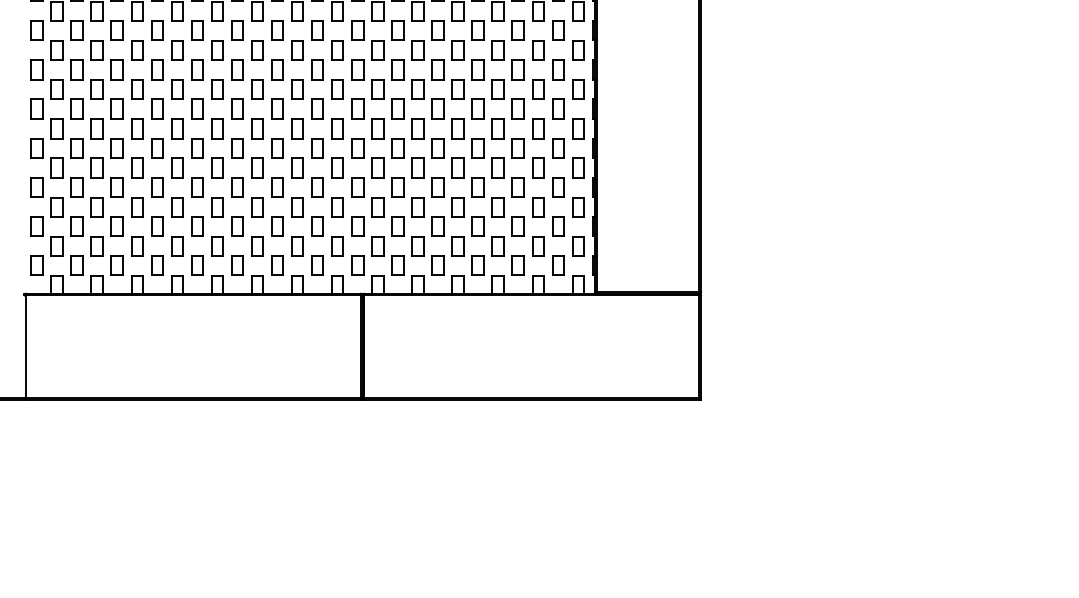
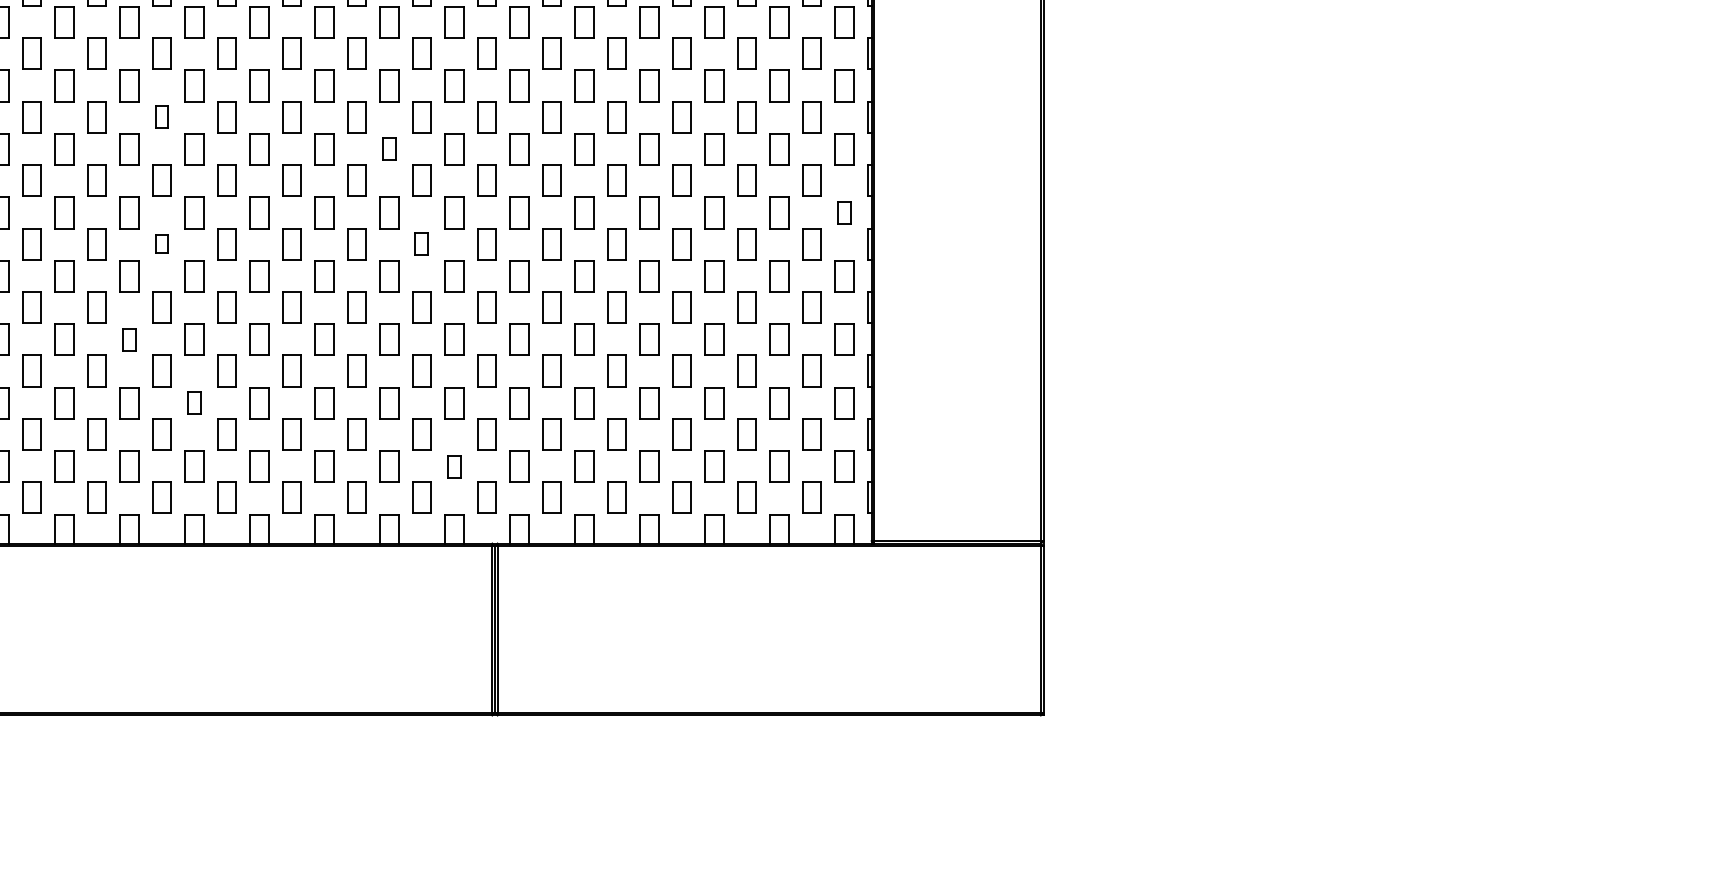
part: (157, 30) -> (162, 116), size x0.7
part: (297, 50) -> (389, 149), size x0.7
part: (578, 89) -> (844, 212), size x0.7
part: (157, 108) -> (162, 243), size x0.6
part: (317, 108) -> (421, 243), size x0.7
part: (137, 167) -> (129, 338), size x0.7
part: (177, 207) -> (194, 403), size x0.7
part: (337, 246) -> (454, 466), size x0.7

